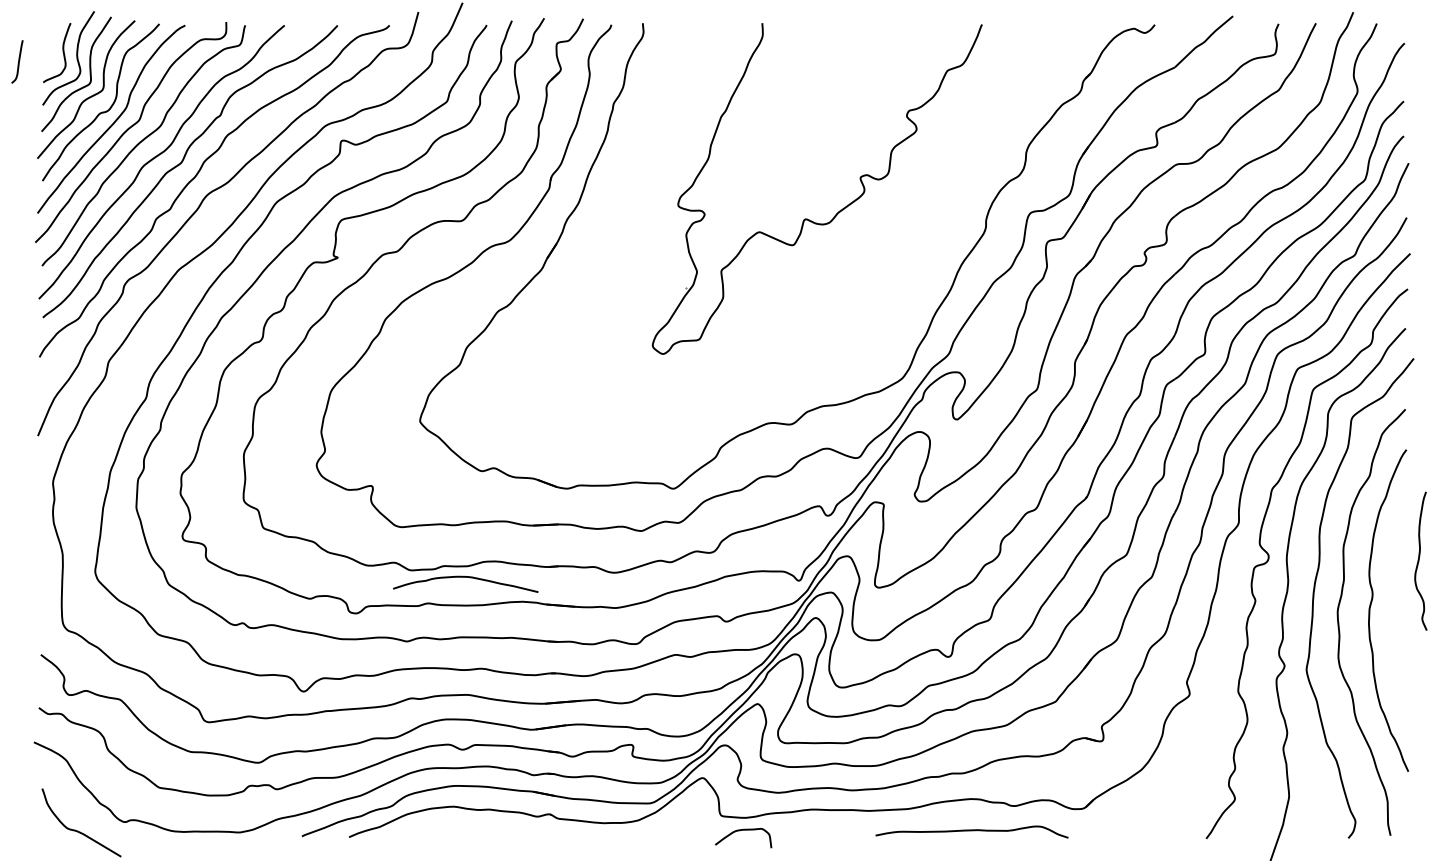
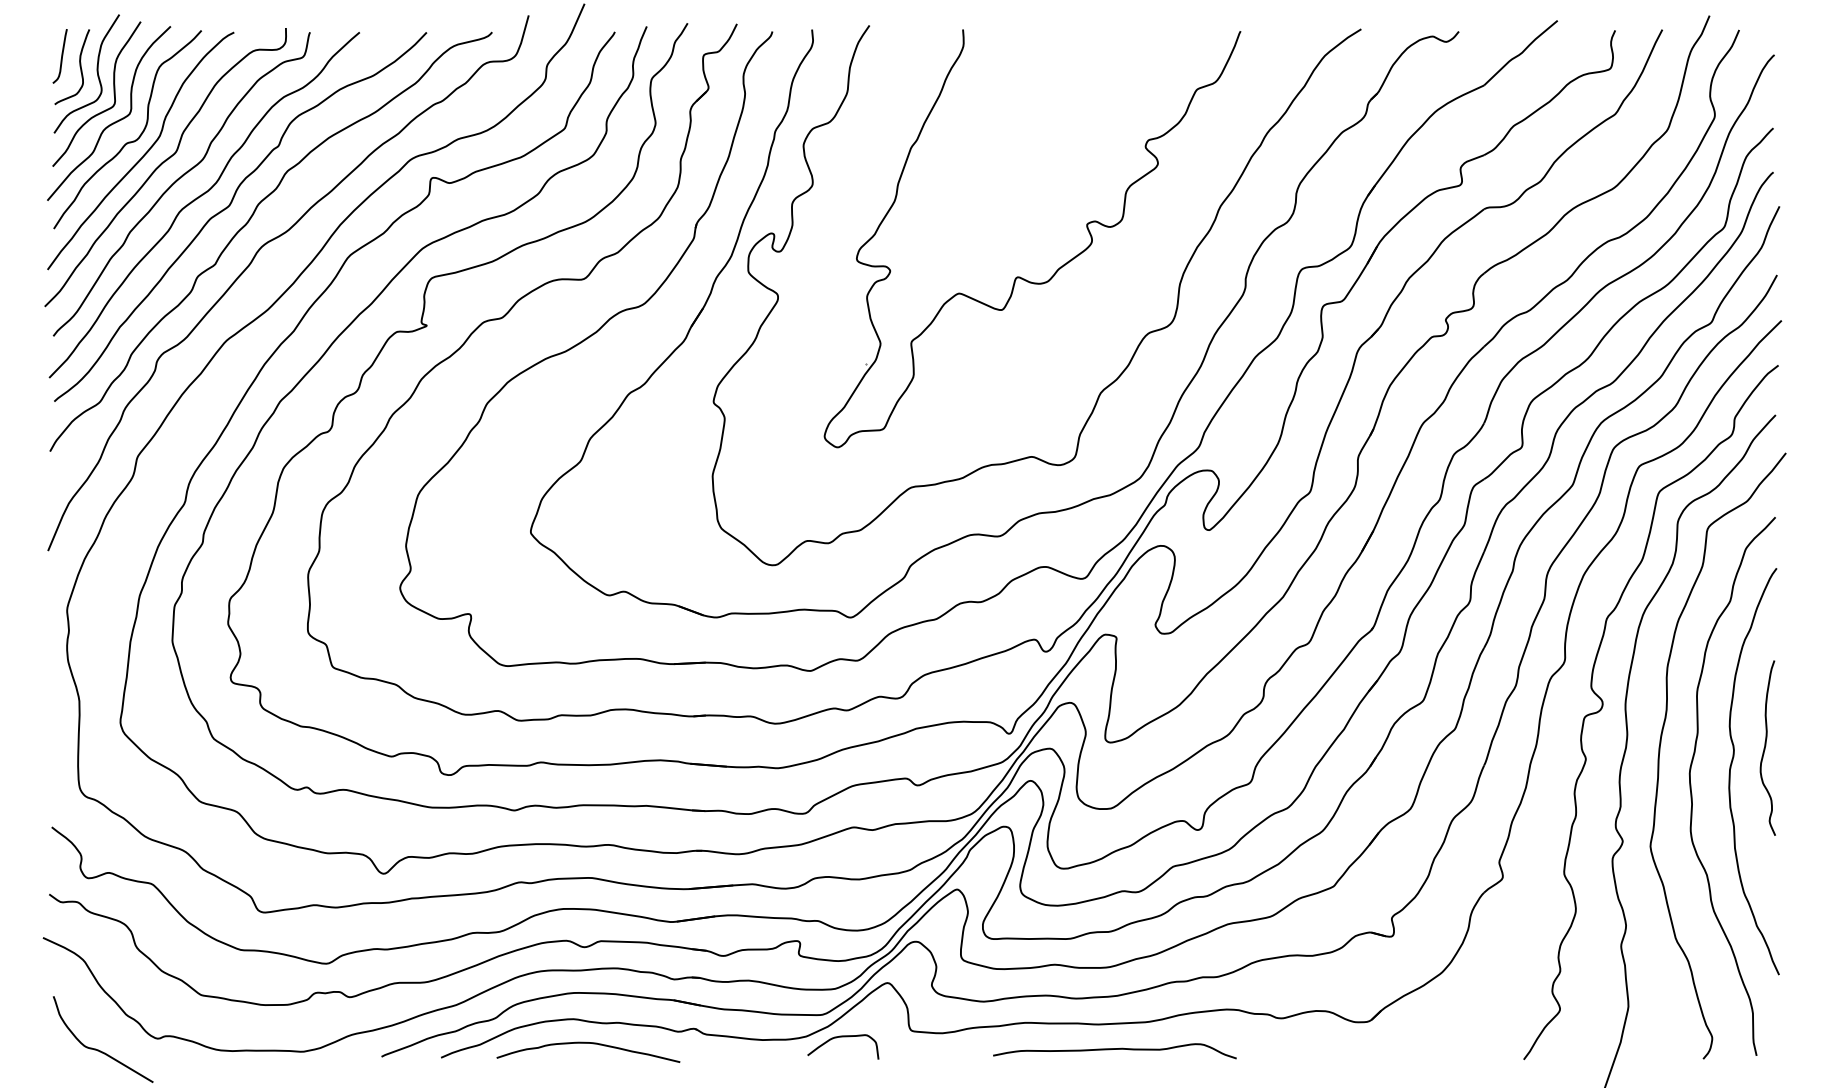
curve: (18, 61) -> (61, 56), moved
curve: (900, 273) -> (1137, 345), added
curve: (1419, 559) -> (1766, 746), moved
curve: (465, 577) -> (588, 1043), moved
curve: (743, 830) -> (843, 1037), moved
curve: (971, 830) -> (1114, 1049), moved

